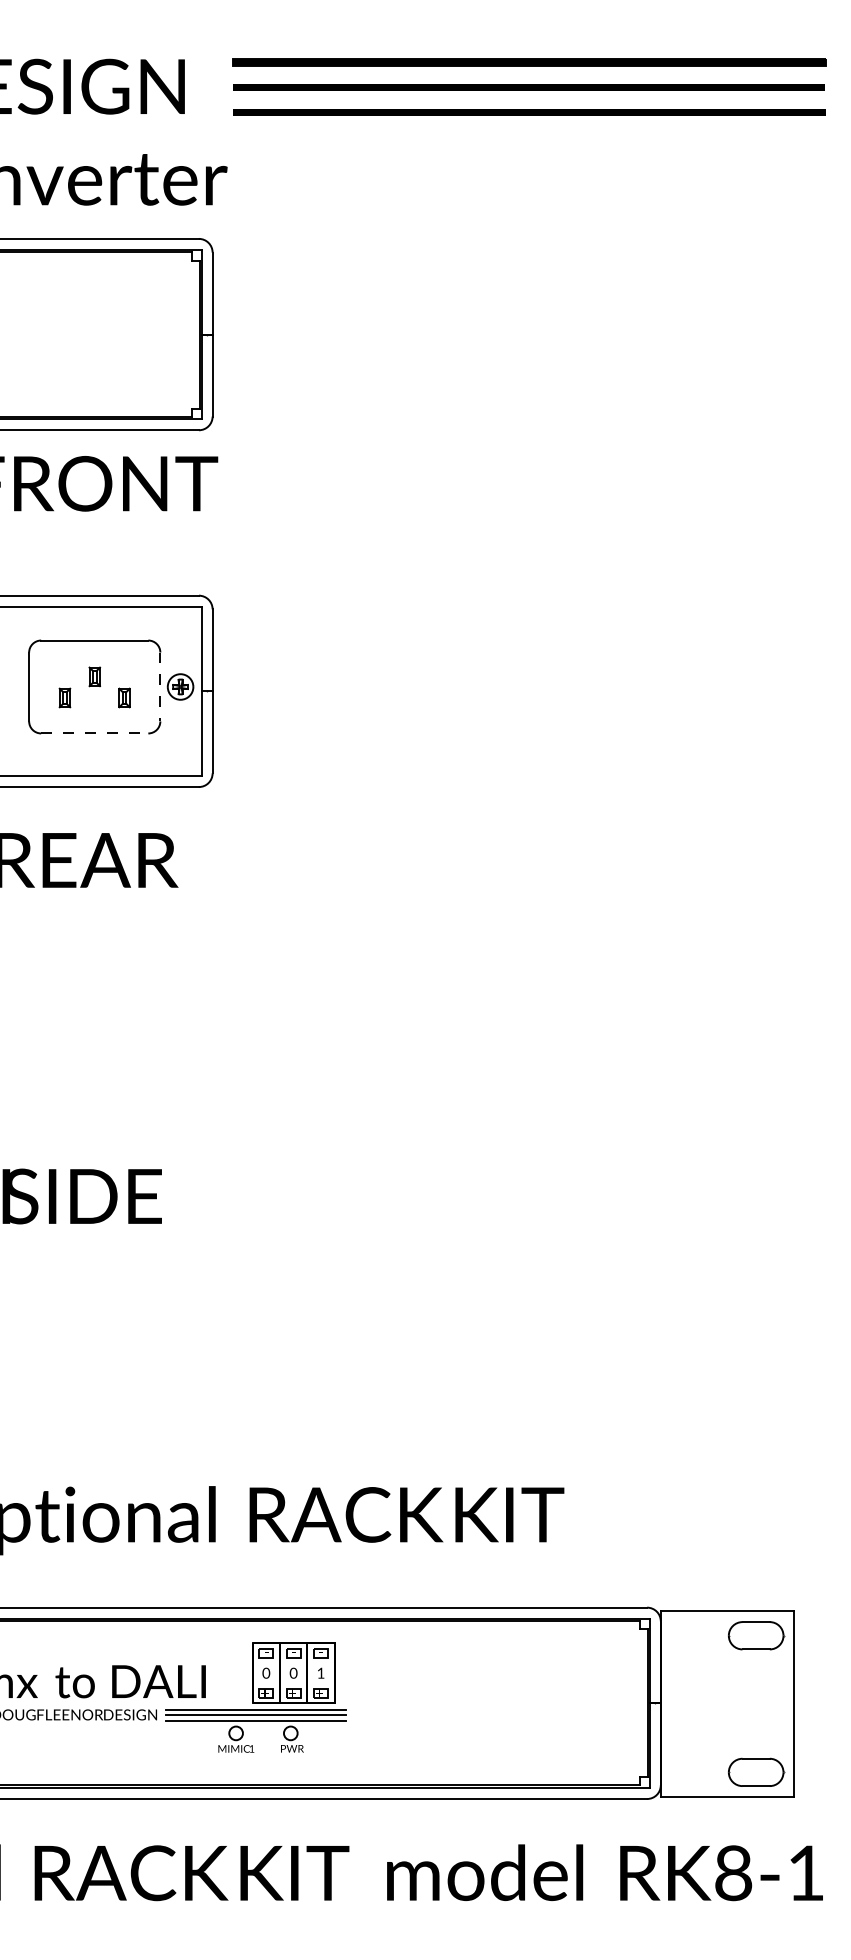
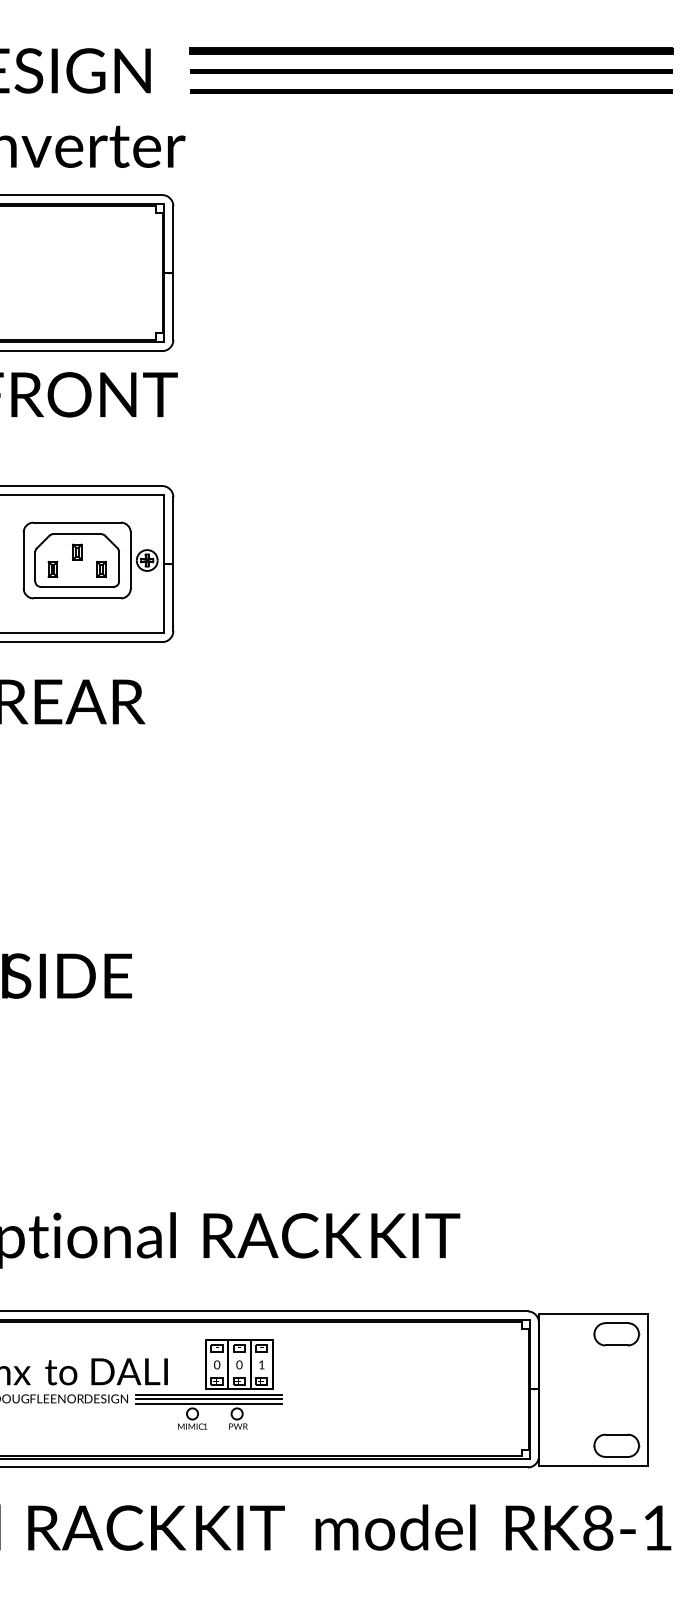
part: (94, 686) -> (77, 560), added
line: (160, 687) -> (130, 560), dashed -> solid
line: (94, 733) -> (77, 598), dashed -> solid

